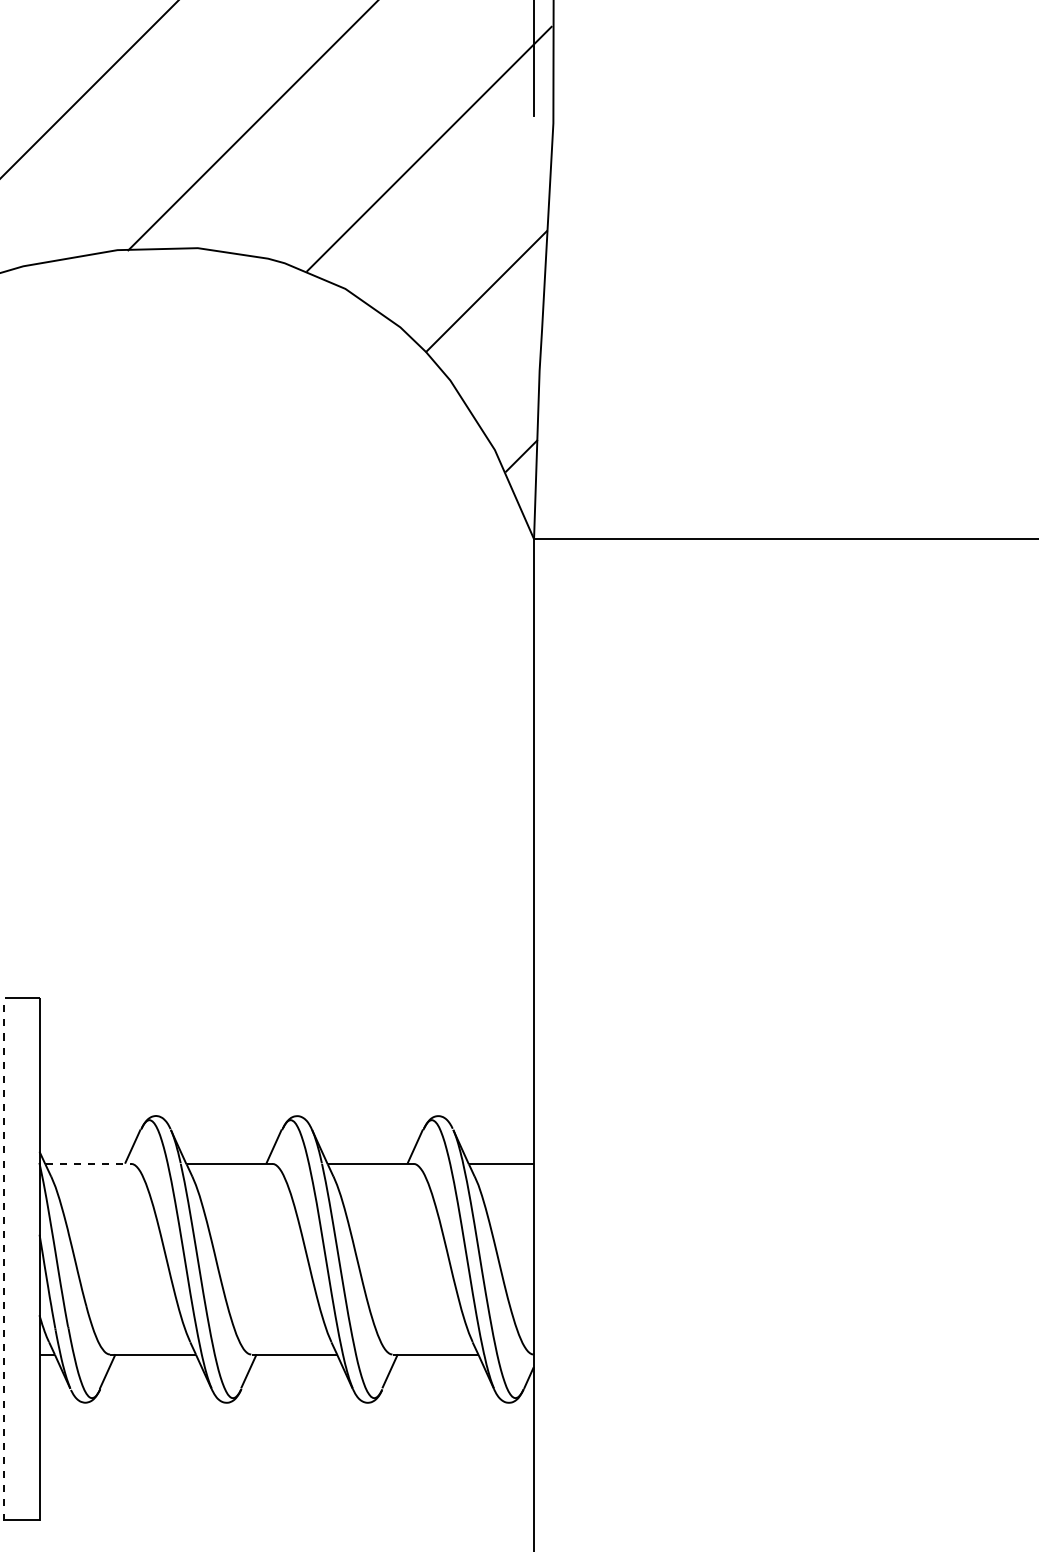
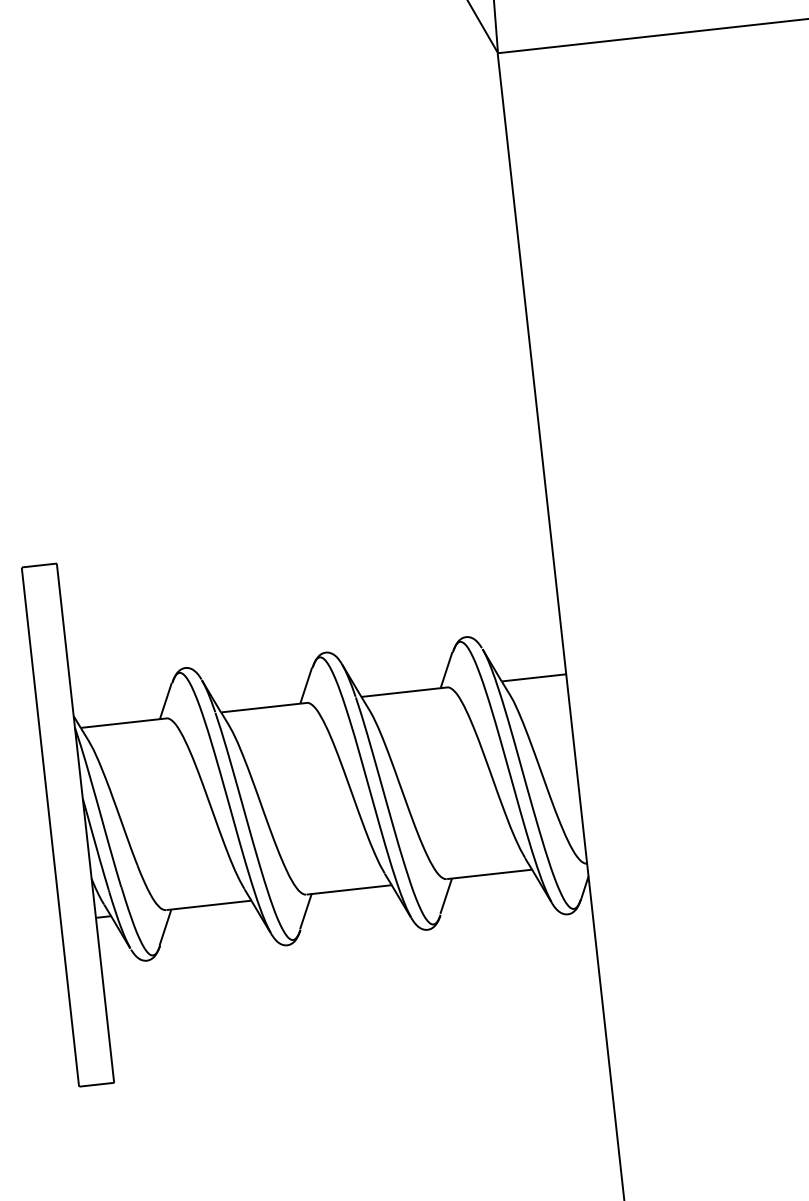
line: (88, 1164) -> (123, 723), dashed -> solid
line: (4, 1258) -> (50, 826), dashed -> solid

